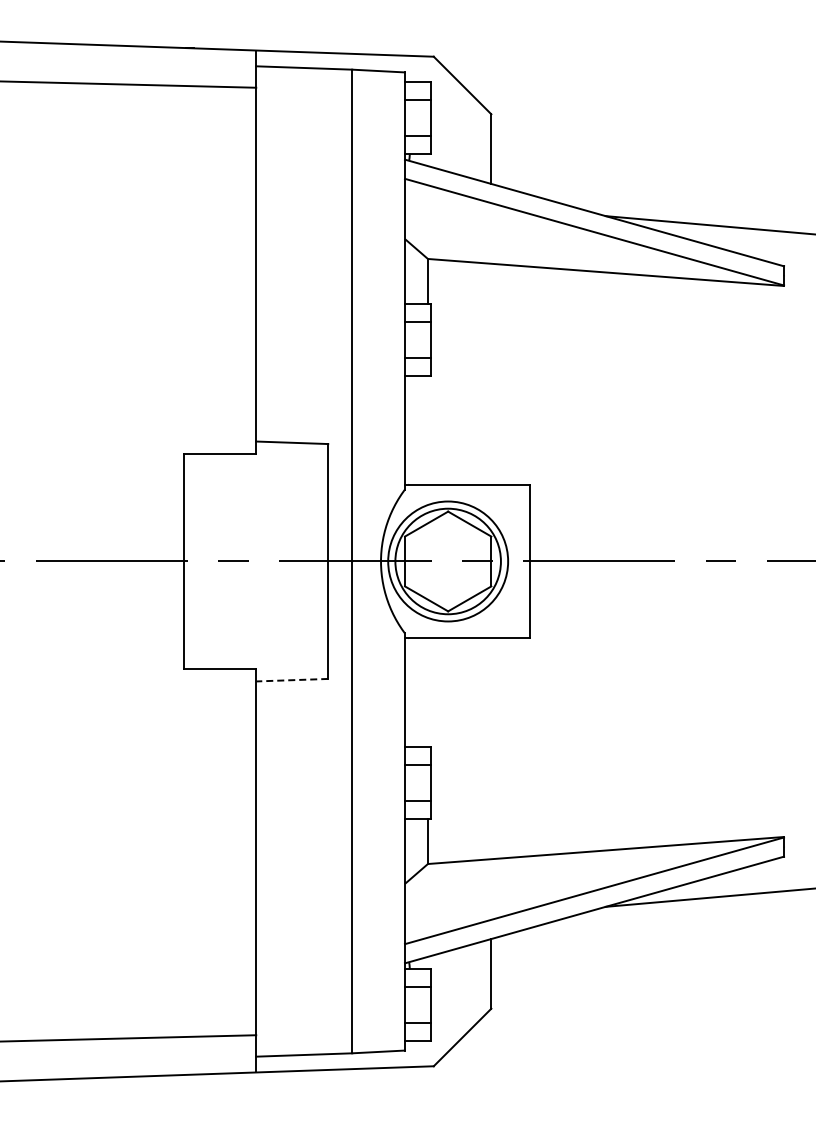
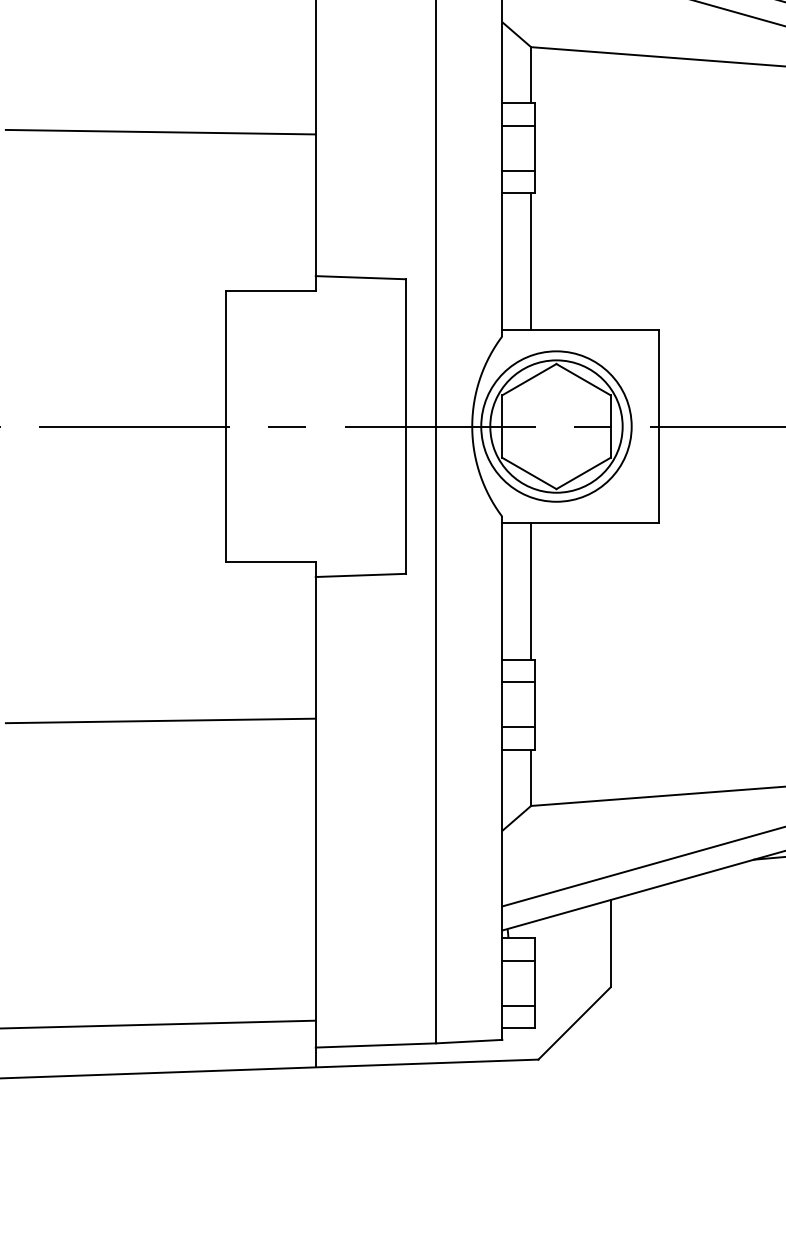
line: (132, 326) -> (160, 131), added
line: (427, 429) -> (530, 261), added
line: (291, 680) -> (359, 575), dashed -> solid
line: (427, 692) -> (530, 590), added
line: (132, 796) -> (160, 721), added

